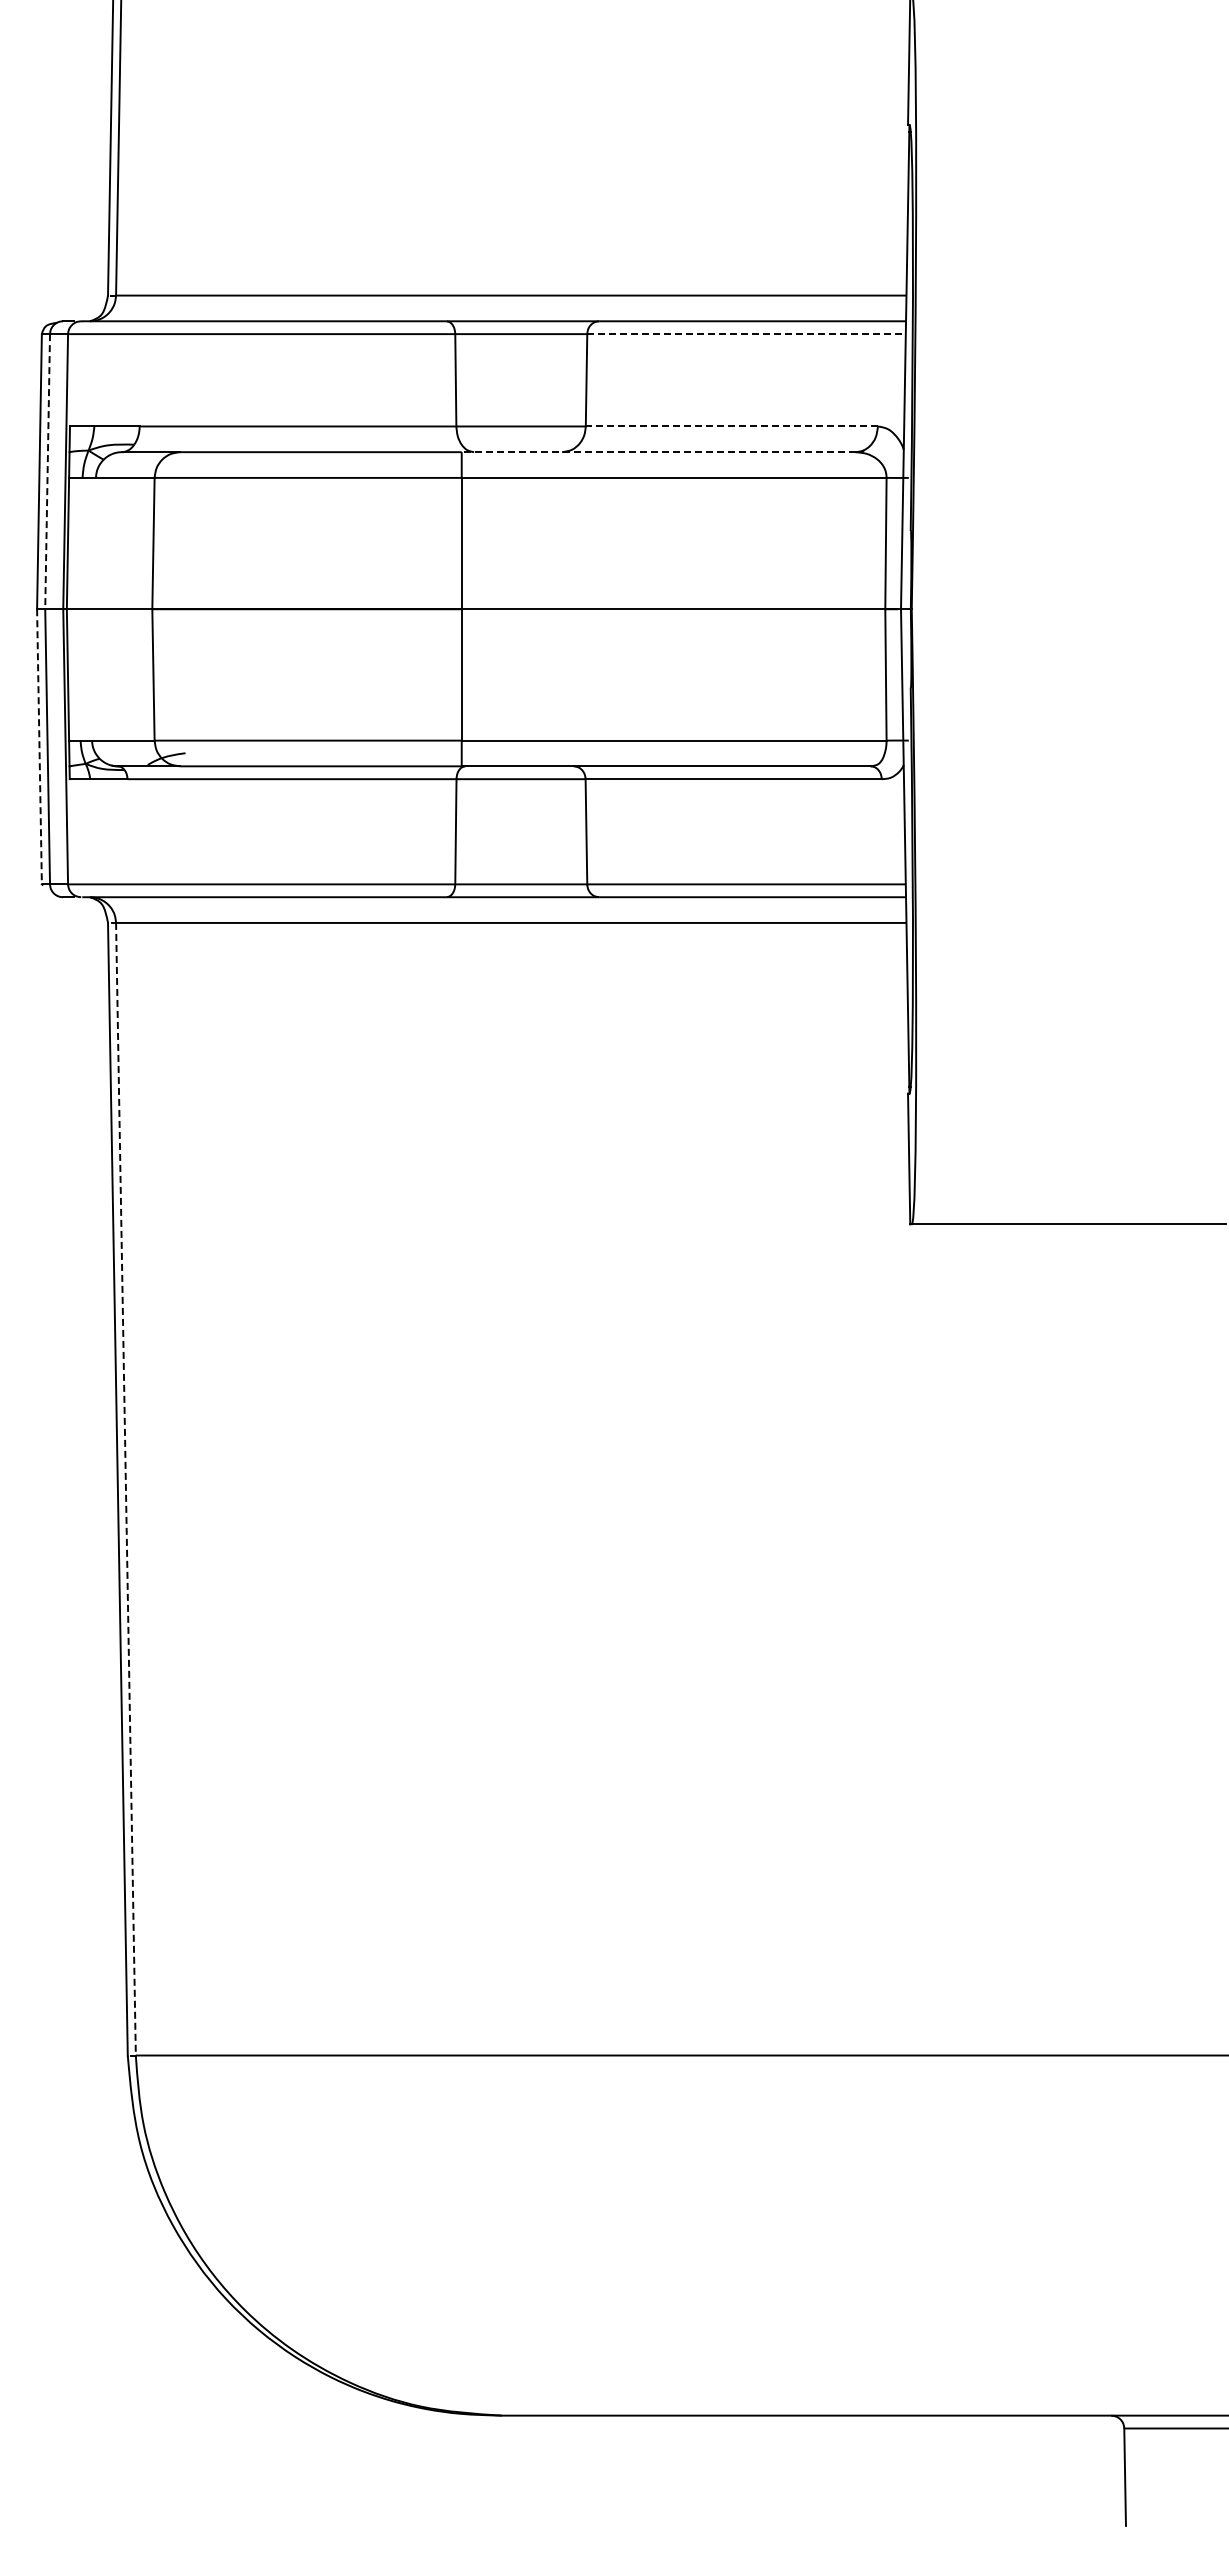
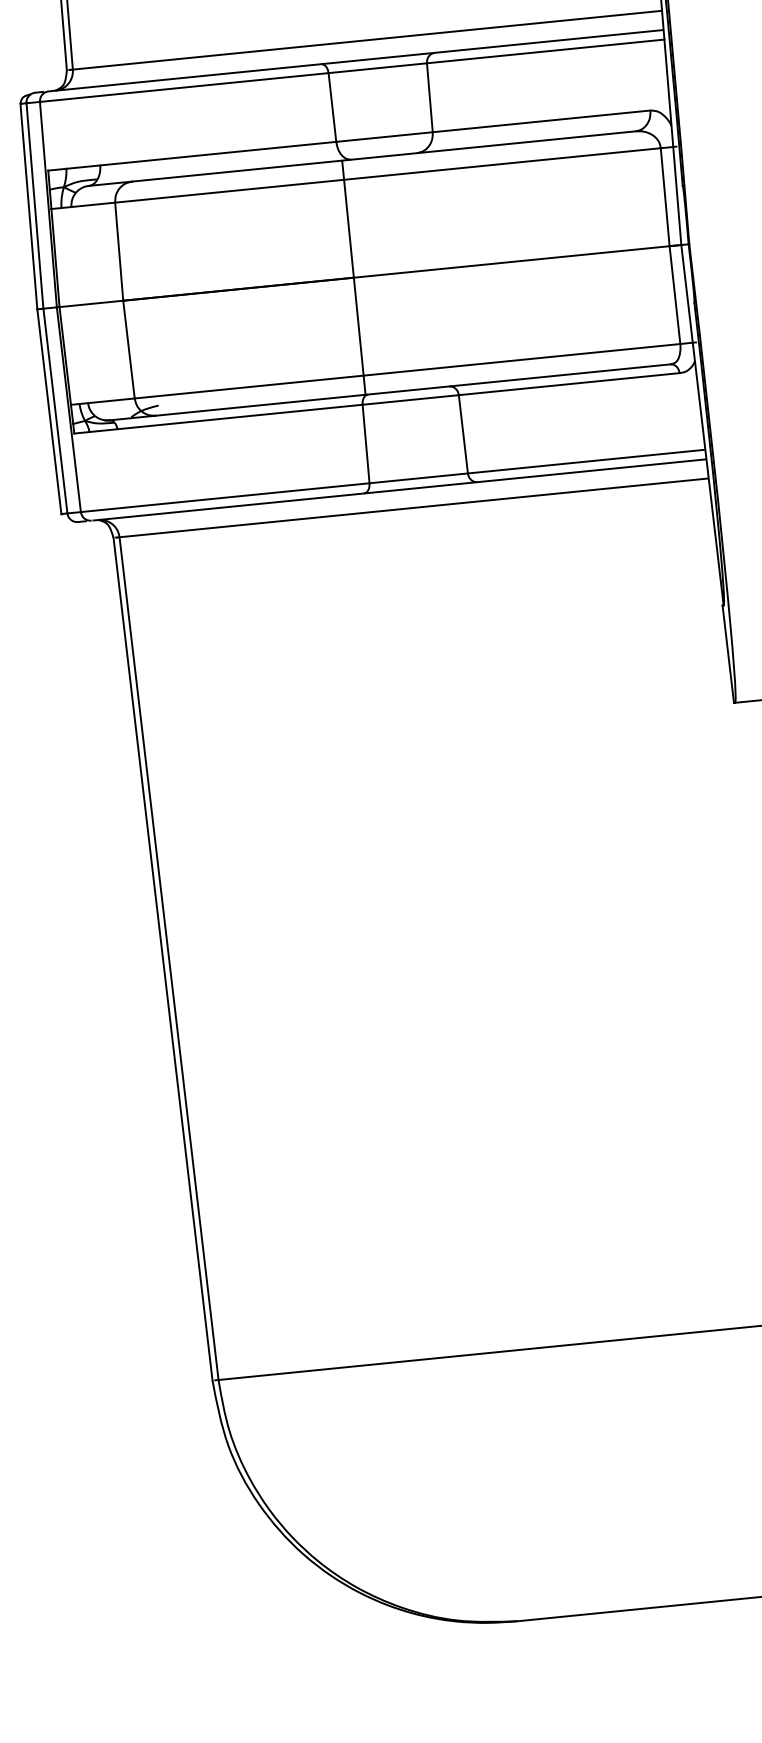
line: (747, 334) -> (546, 51), dashed -> solid
line: (731, 426) -> (541, 121), dashed -> solid
line: (658, 452) -> (488, 146), dashed -> solid
line: (47, 471) -> (34, 205), dashed -> solid
line: (39, 746) -> (49, 411), dashed -> solid
line: (125, 1489) -> (168, 958), dashed -> solid

